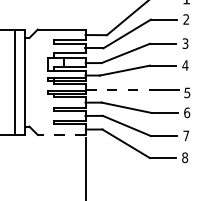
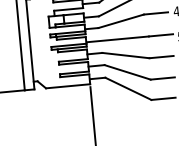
line: (119, 89) -> (117, 39), dashed -> solid
line: (61, 134) -> (67, 85), dashed -> solid

